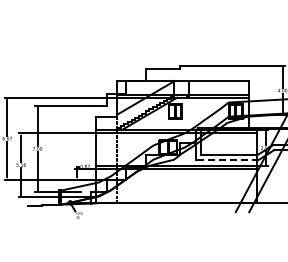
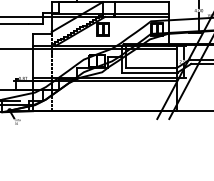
line: (226, 160) -> (148, 72), dashed -> solid

